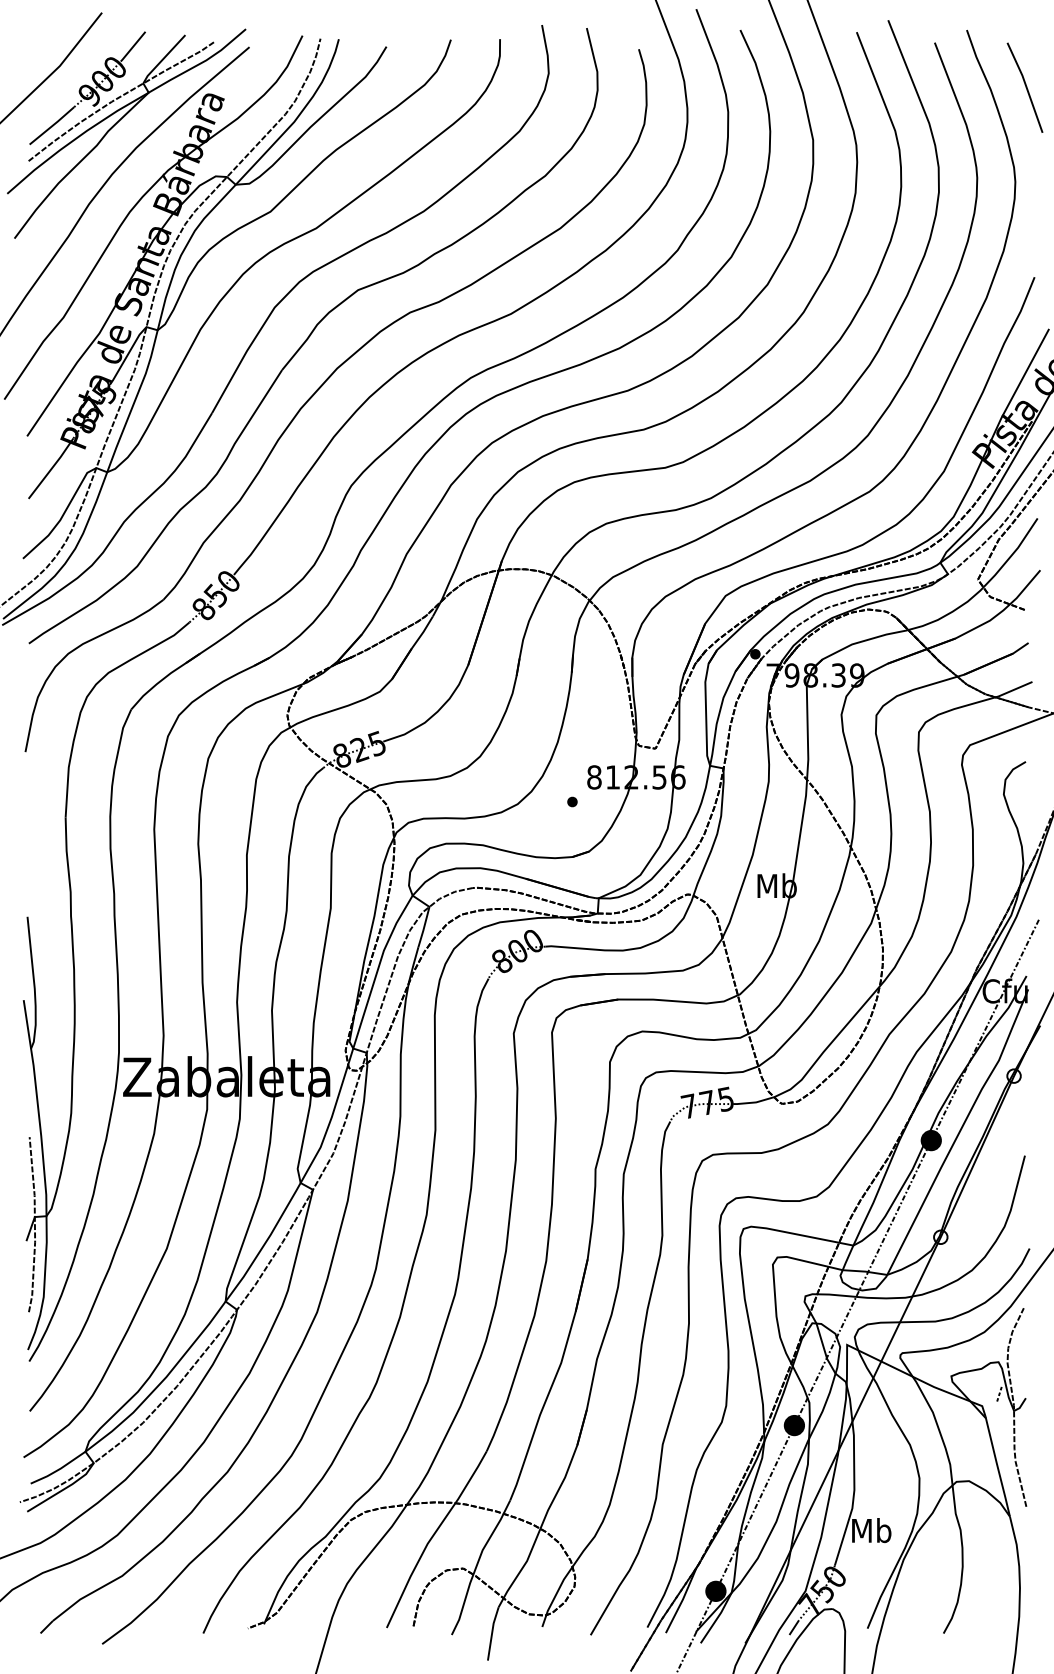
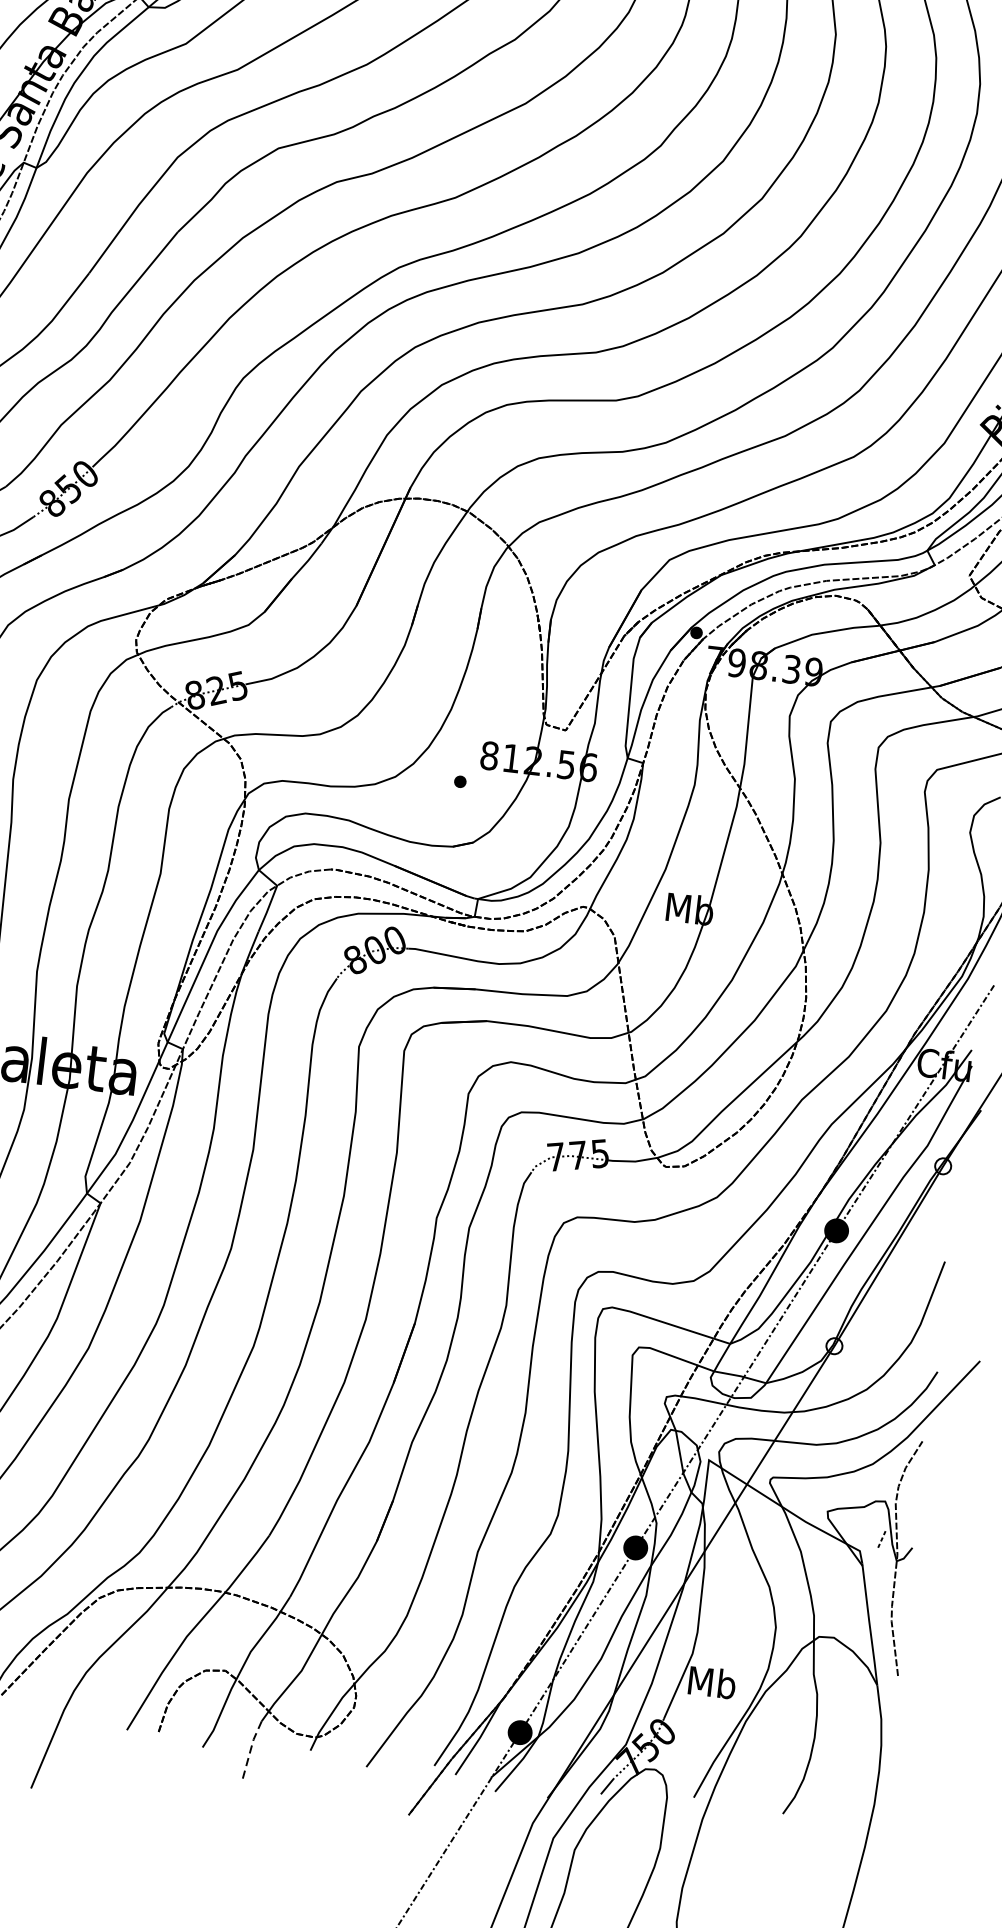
line: (492, 1633) -> (250, 1751), solid -> dashed

